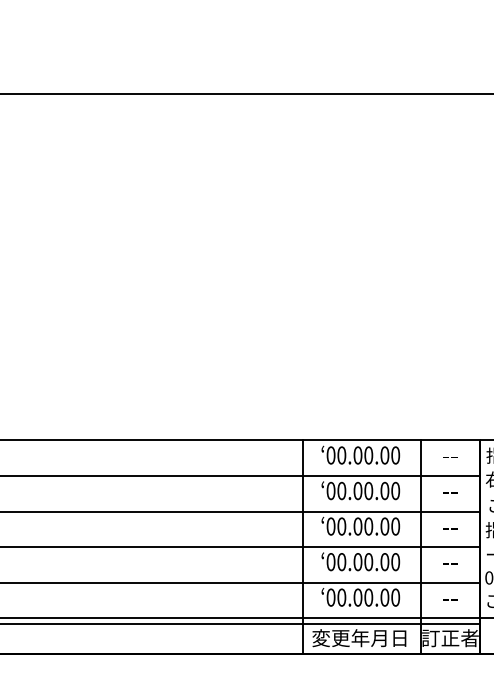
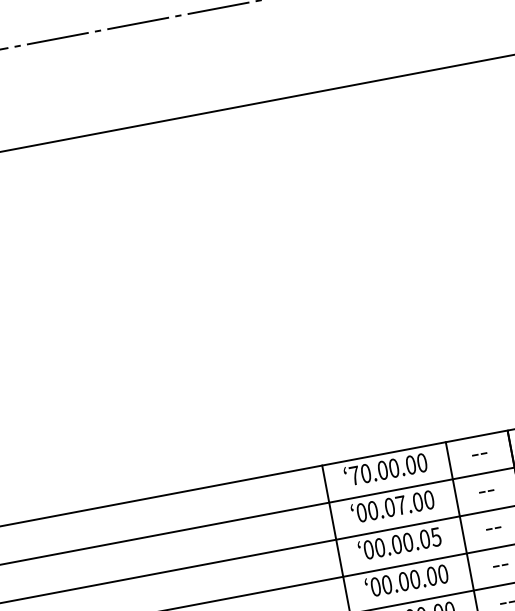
text: (330, 455) -> (354, 475), 00.00.00 -> 70.00.00
text: (368, 490) -> (400, 504), 00.00.00 -> 00.07.00
text: (395, 526) -> (436, 537), 00.00.00 -> 00.00.05

